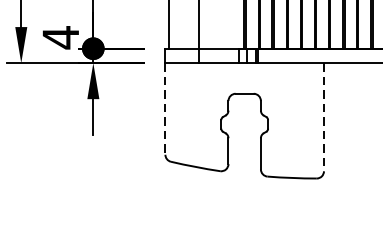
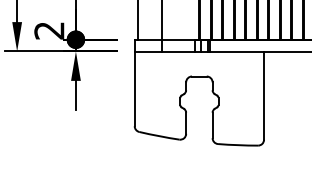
text: (60, 37) -> (49, 30), 4 -> 2
line: (165, 109) -> (134, 89), dashed -> solid
line: (324, 118) -> (264, 96), dashed -> solid

